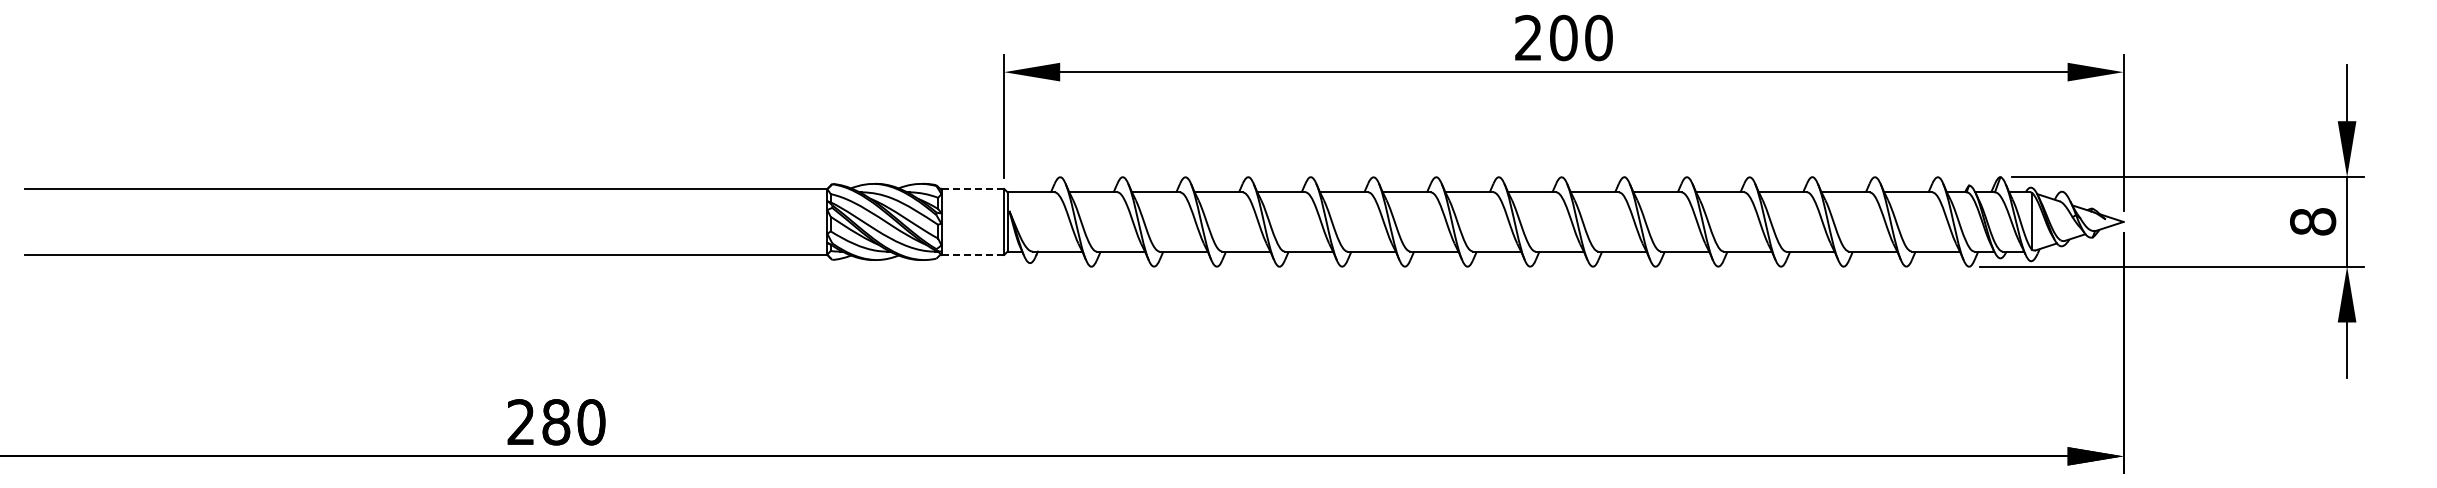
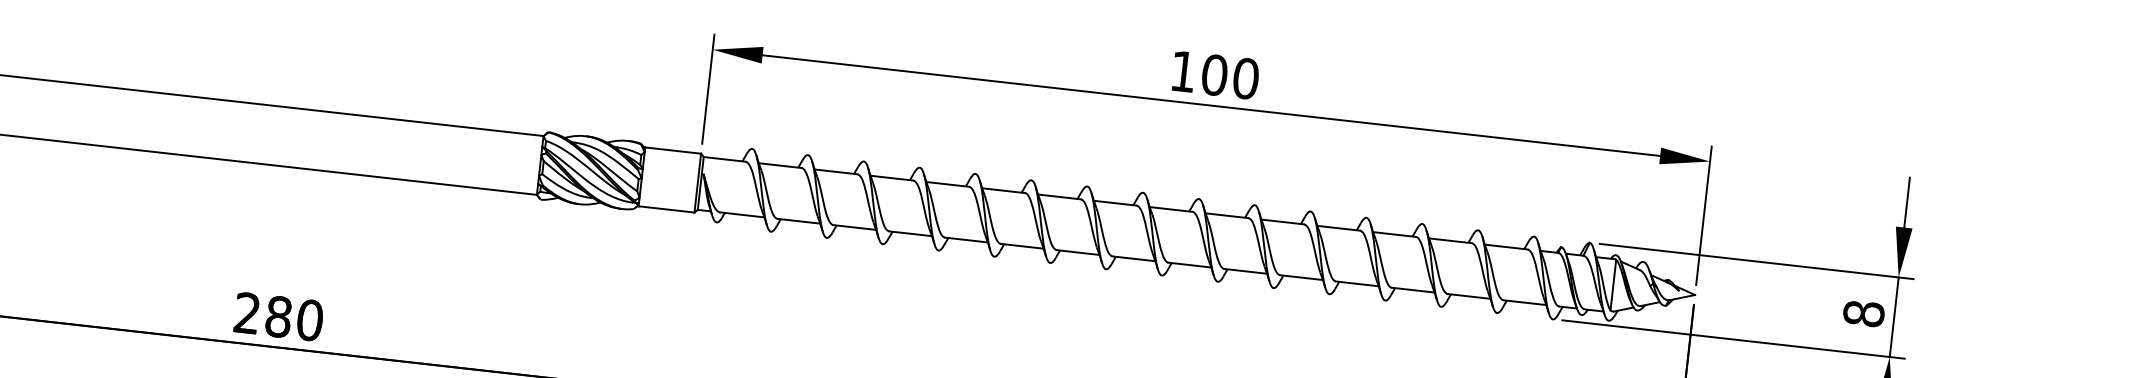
text: (1528, 37) -> (1183, 71), 200 -> 100
line: (972, 188) -> (672, 150), dashed -> solid
line: (972, 254) -> (666, 208), dashed -> solid

